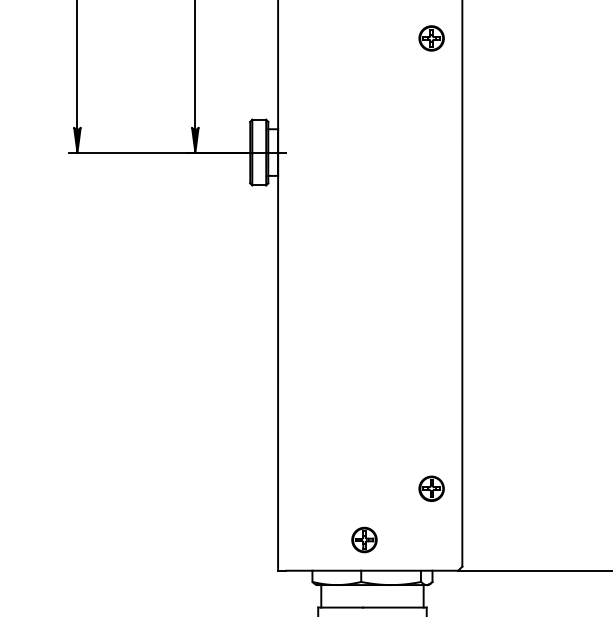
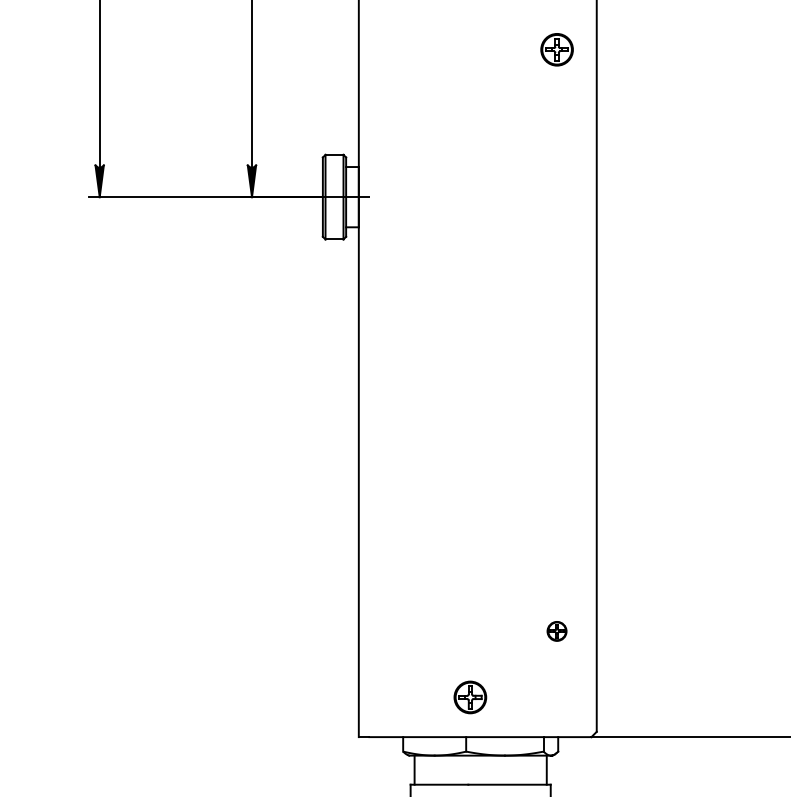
part: (431, 488) -> (556, 631), size x0.6

